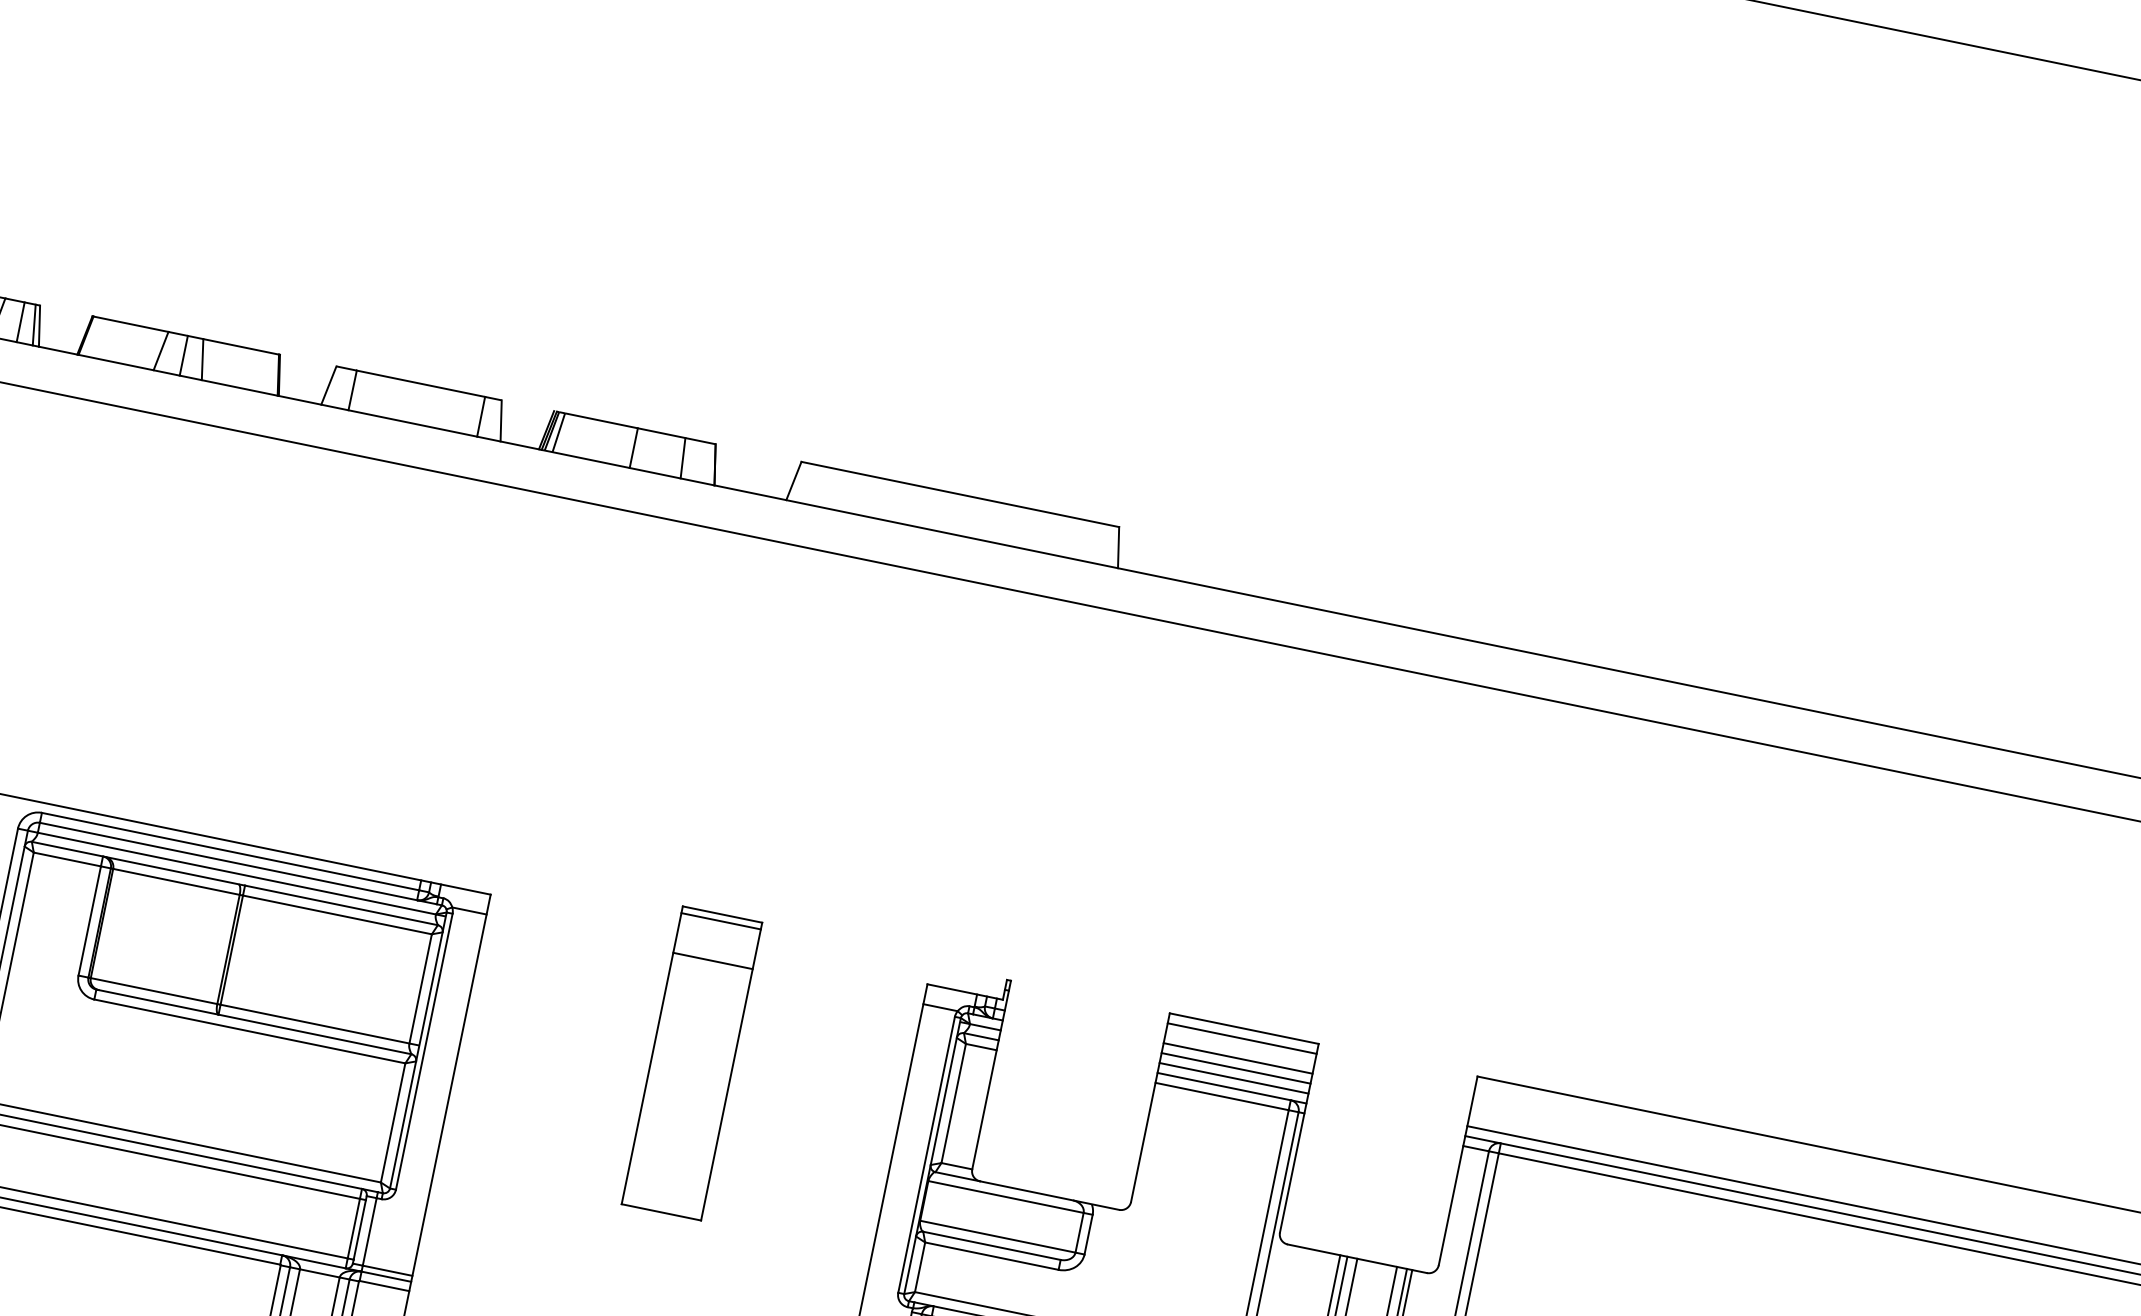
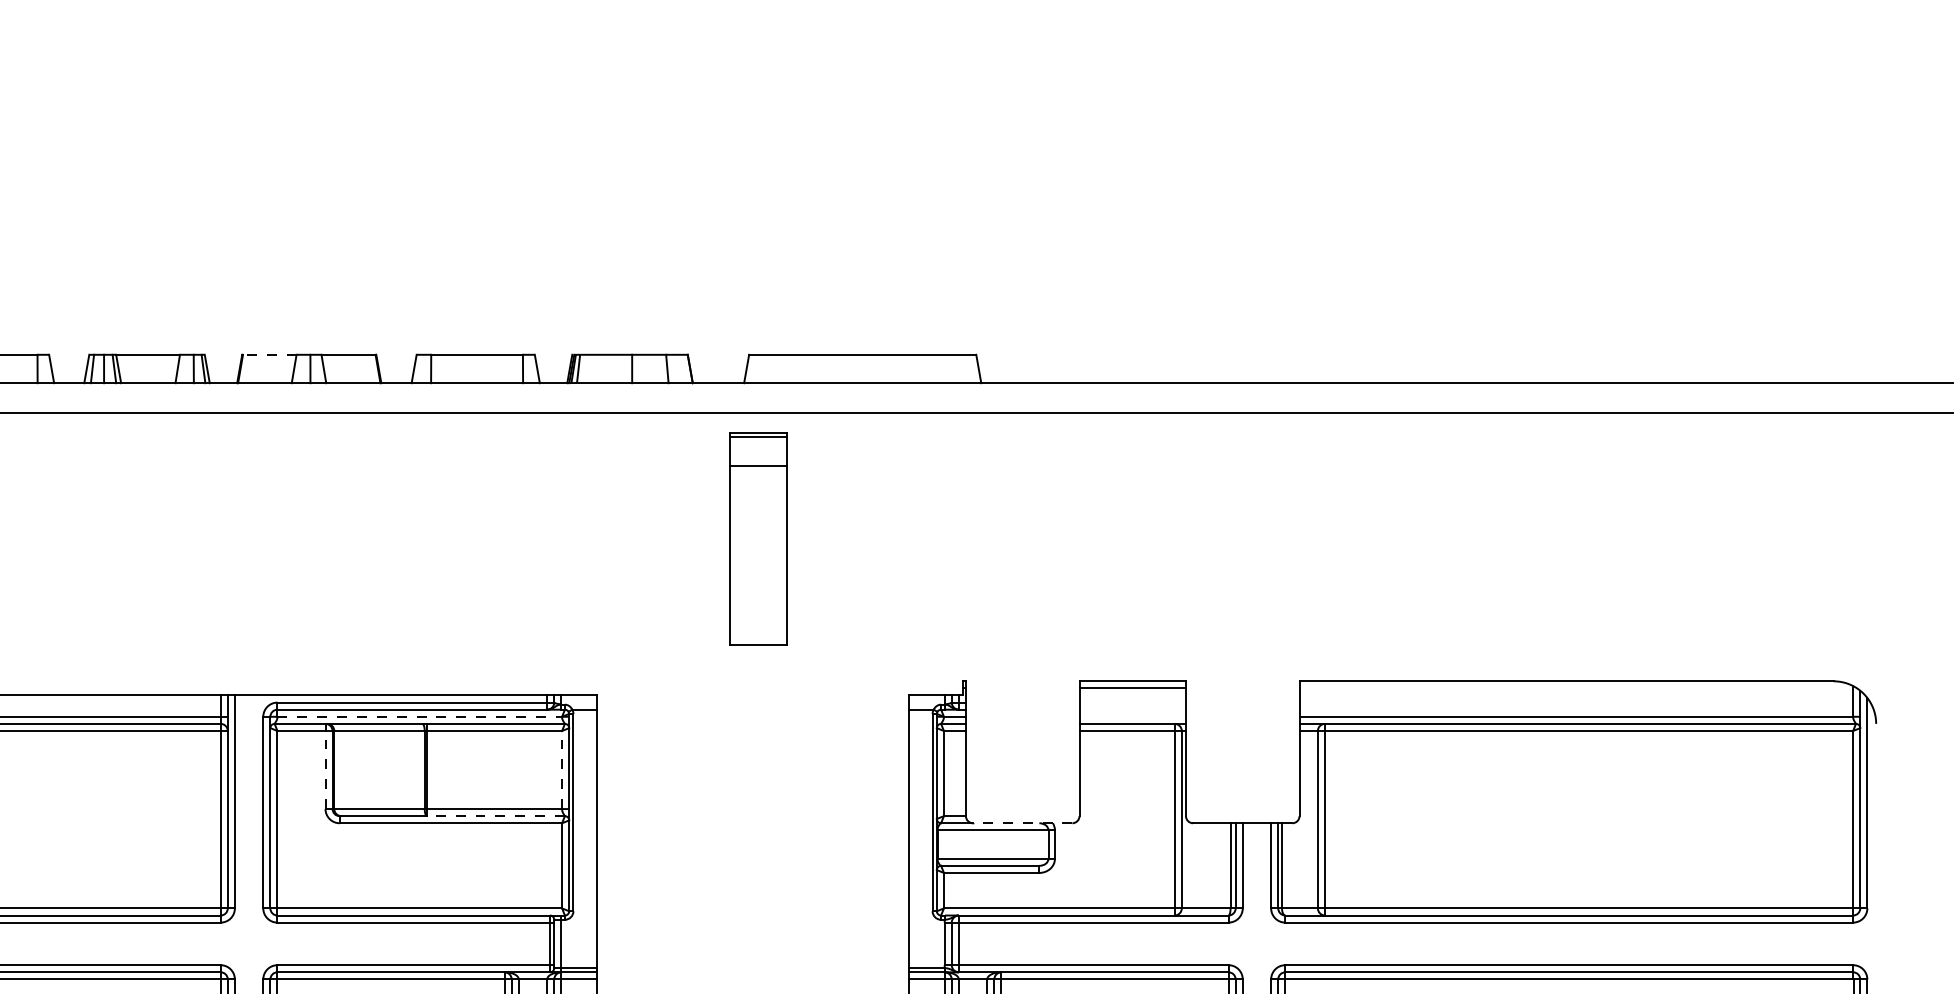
line: (130, 323) -> (269, 354), solid -> dashed
line: (237, 873) -> (420, 716), solid -> dashed
line: (89, 920) -> (325, 769), solid -> dashed
line: (421, 988) -> (562, 769), solid -> dashed
line: (315, 1035) -> (496, 816), solid -> dashed
line: (1237, 1058) -> (1132, 702), removed
part: (691, 1062) -> (758, 538), moved
line: (1235, 1068) -> (1132, 709), removed
line: (1233, 1077) -> (1132, 716), removed
line: (1049, 1195) -> (1022, 823), solid -> dashed

